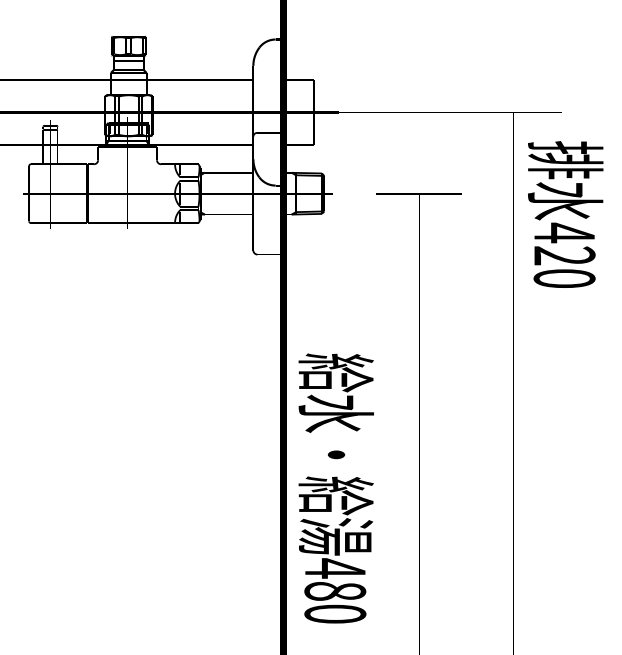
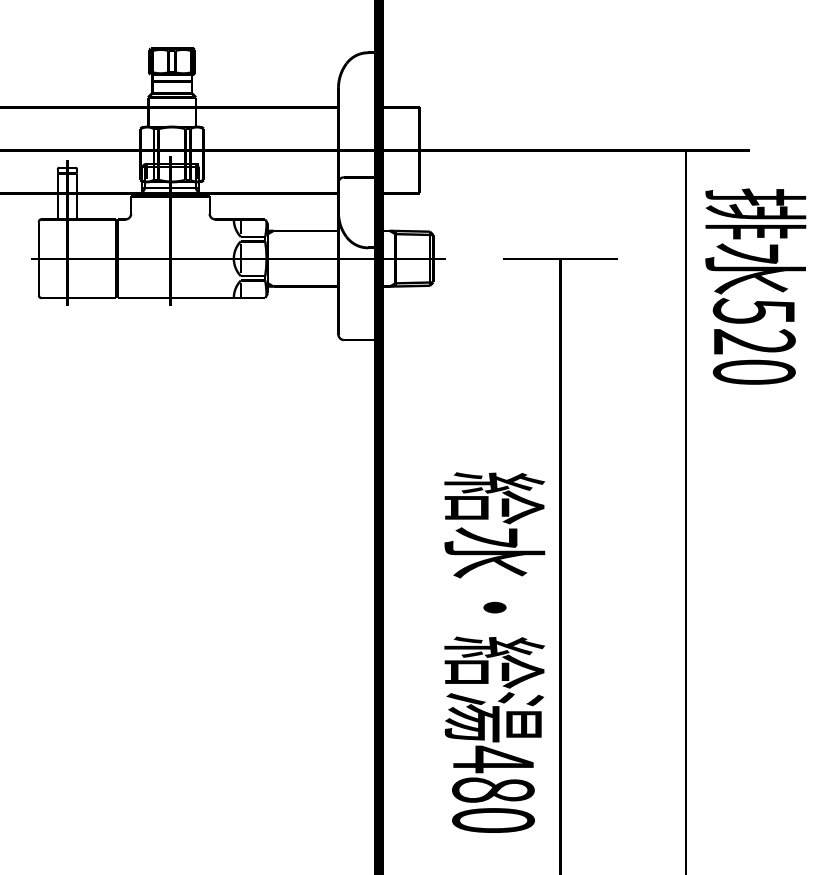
text: (563, 232) -> (752, 310), 420 -> 520
text: (335, 488) -> (493, 652), moved

